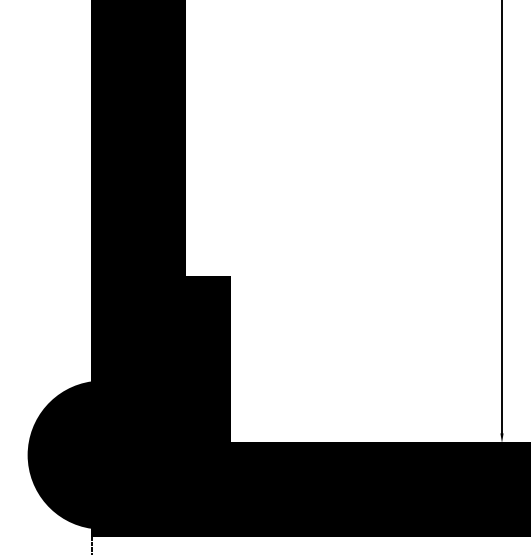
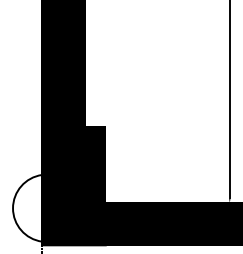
fill: (60, 455) -> (27, 208), removed

